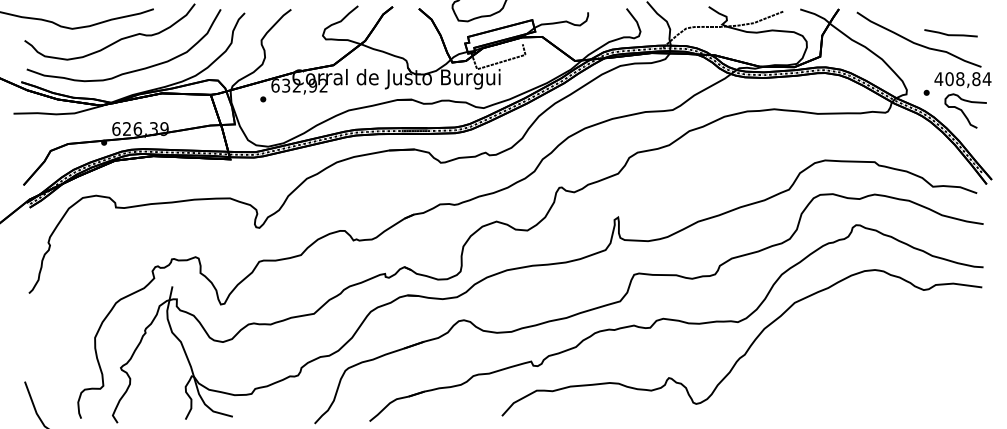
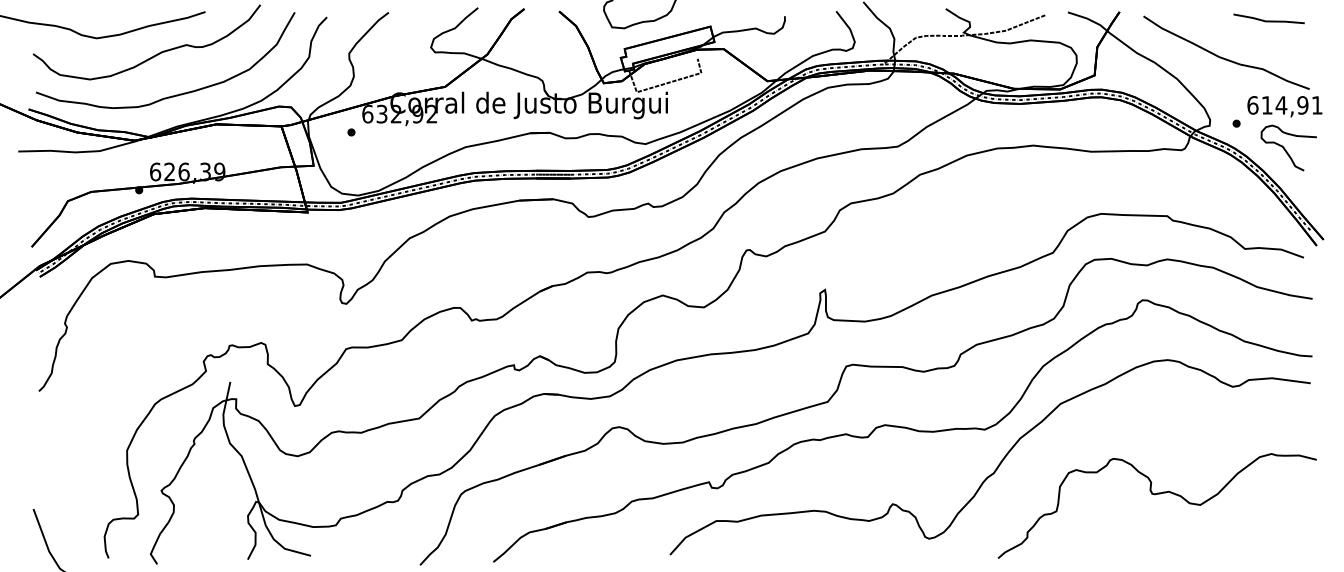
line: (950, 34) -> (1268, 20), moved
text: (962, 79) -> (1284, 105), 408,84 -> 614,91
curve: (866, 371) -> (1156, 495), added

